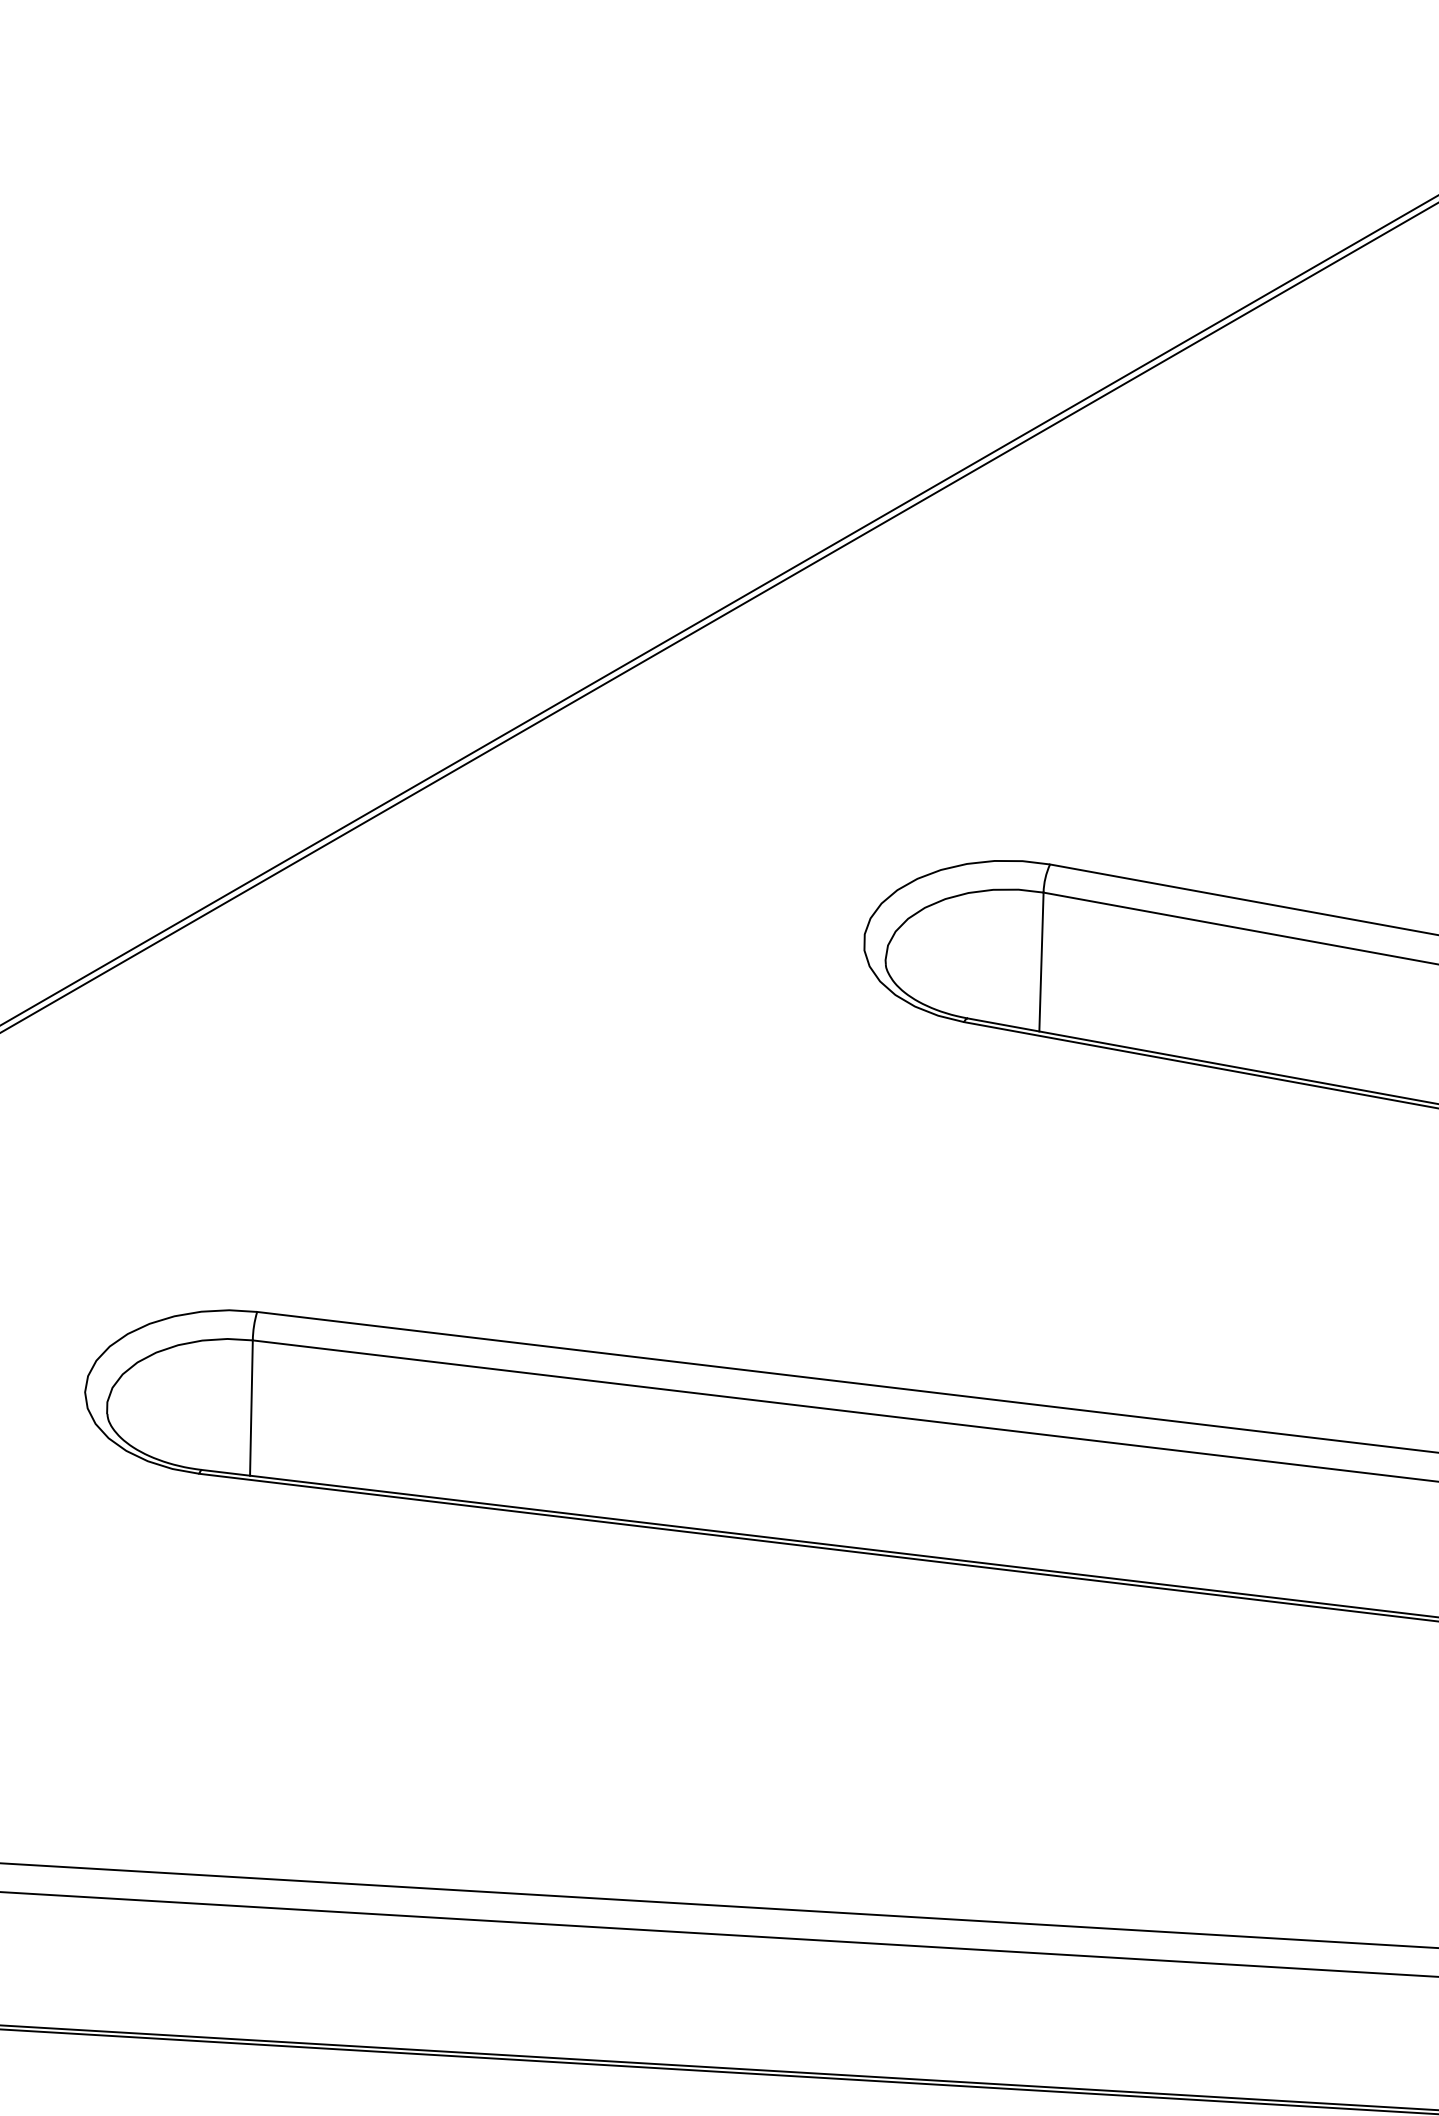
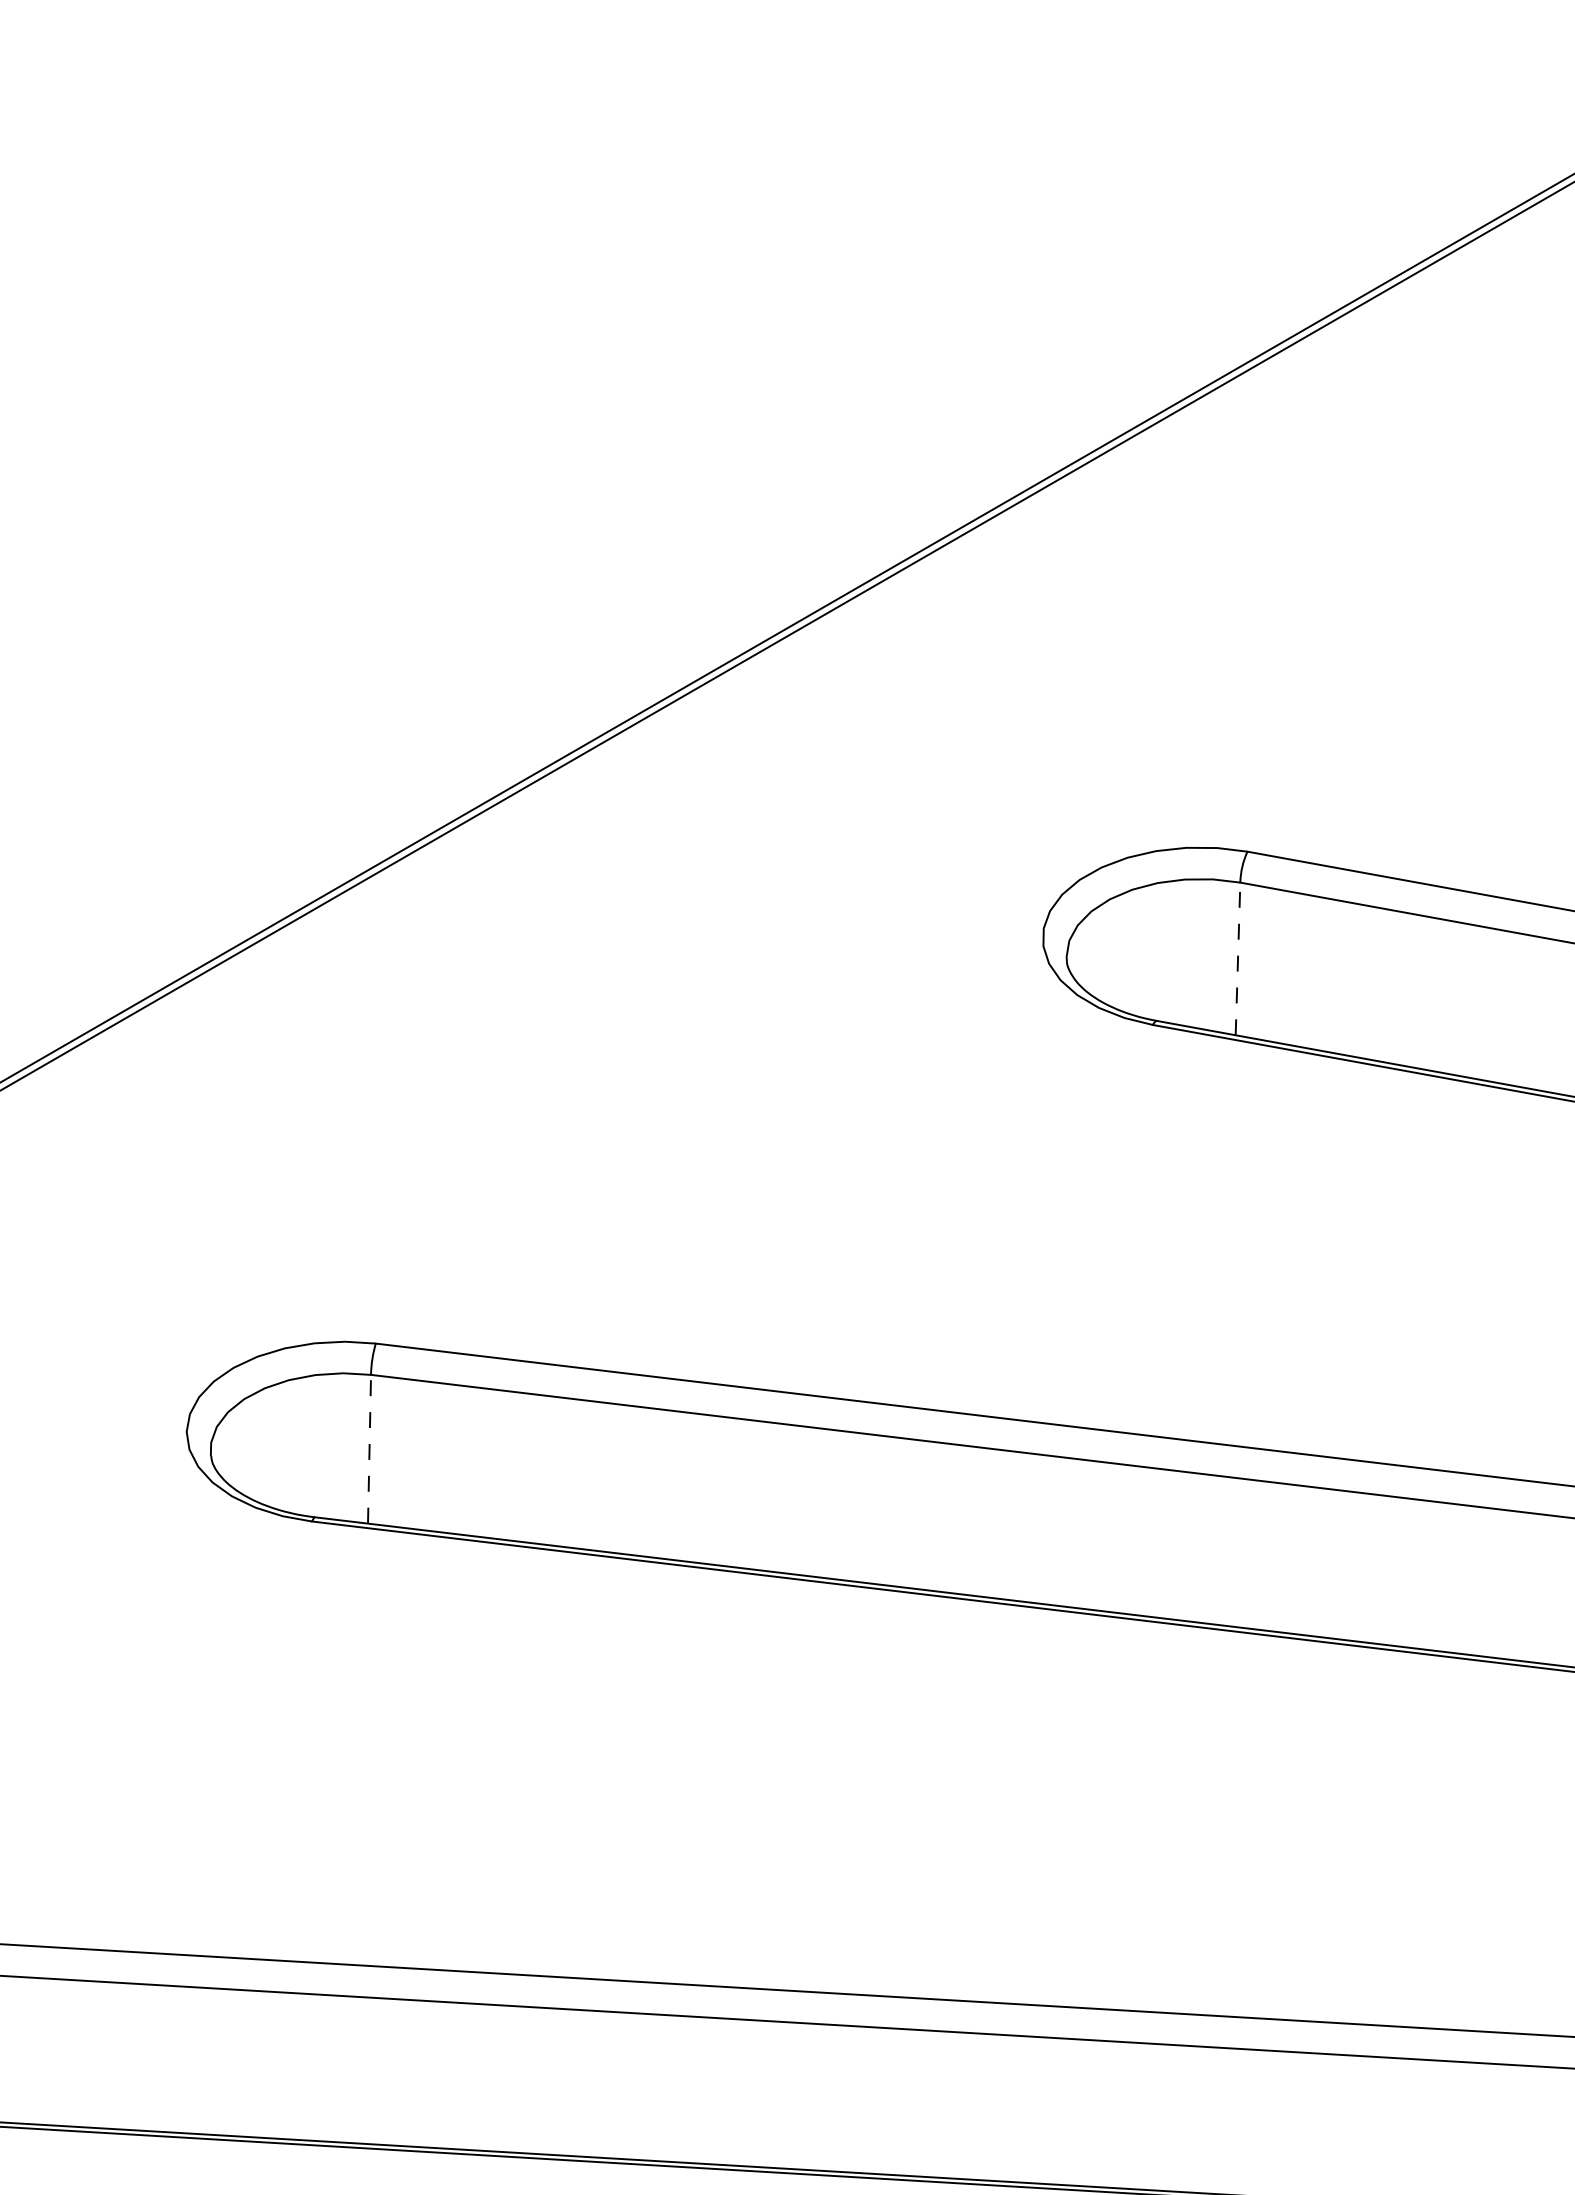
line: (1041, 961) -> (1238, 958), solid -> dashed
line: (251, 1408) -> (369, 1449), solid -> dashed

